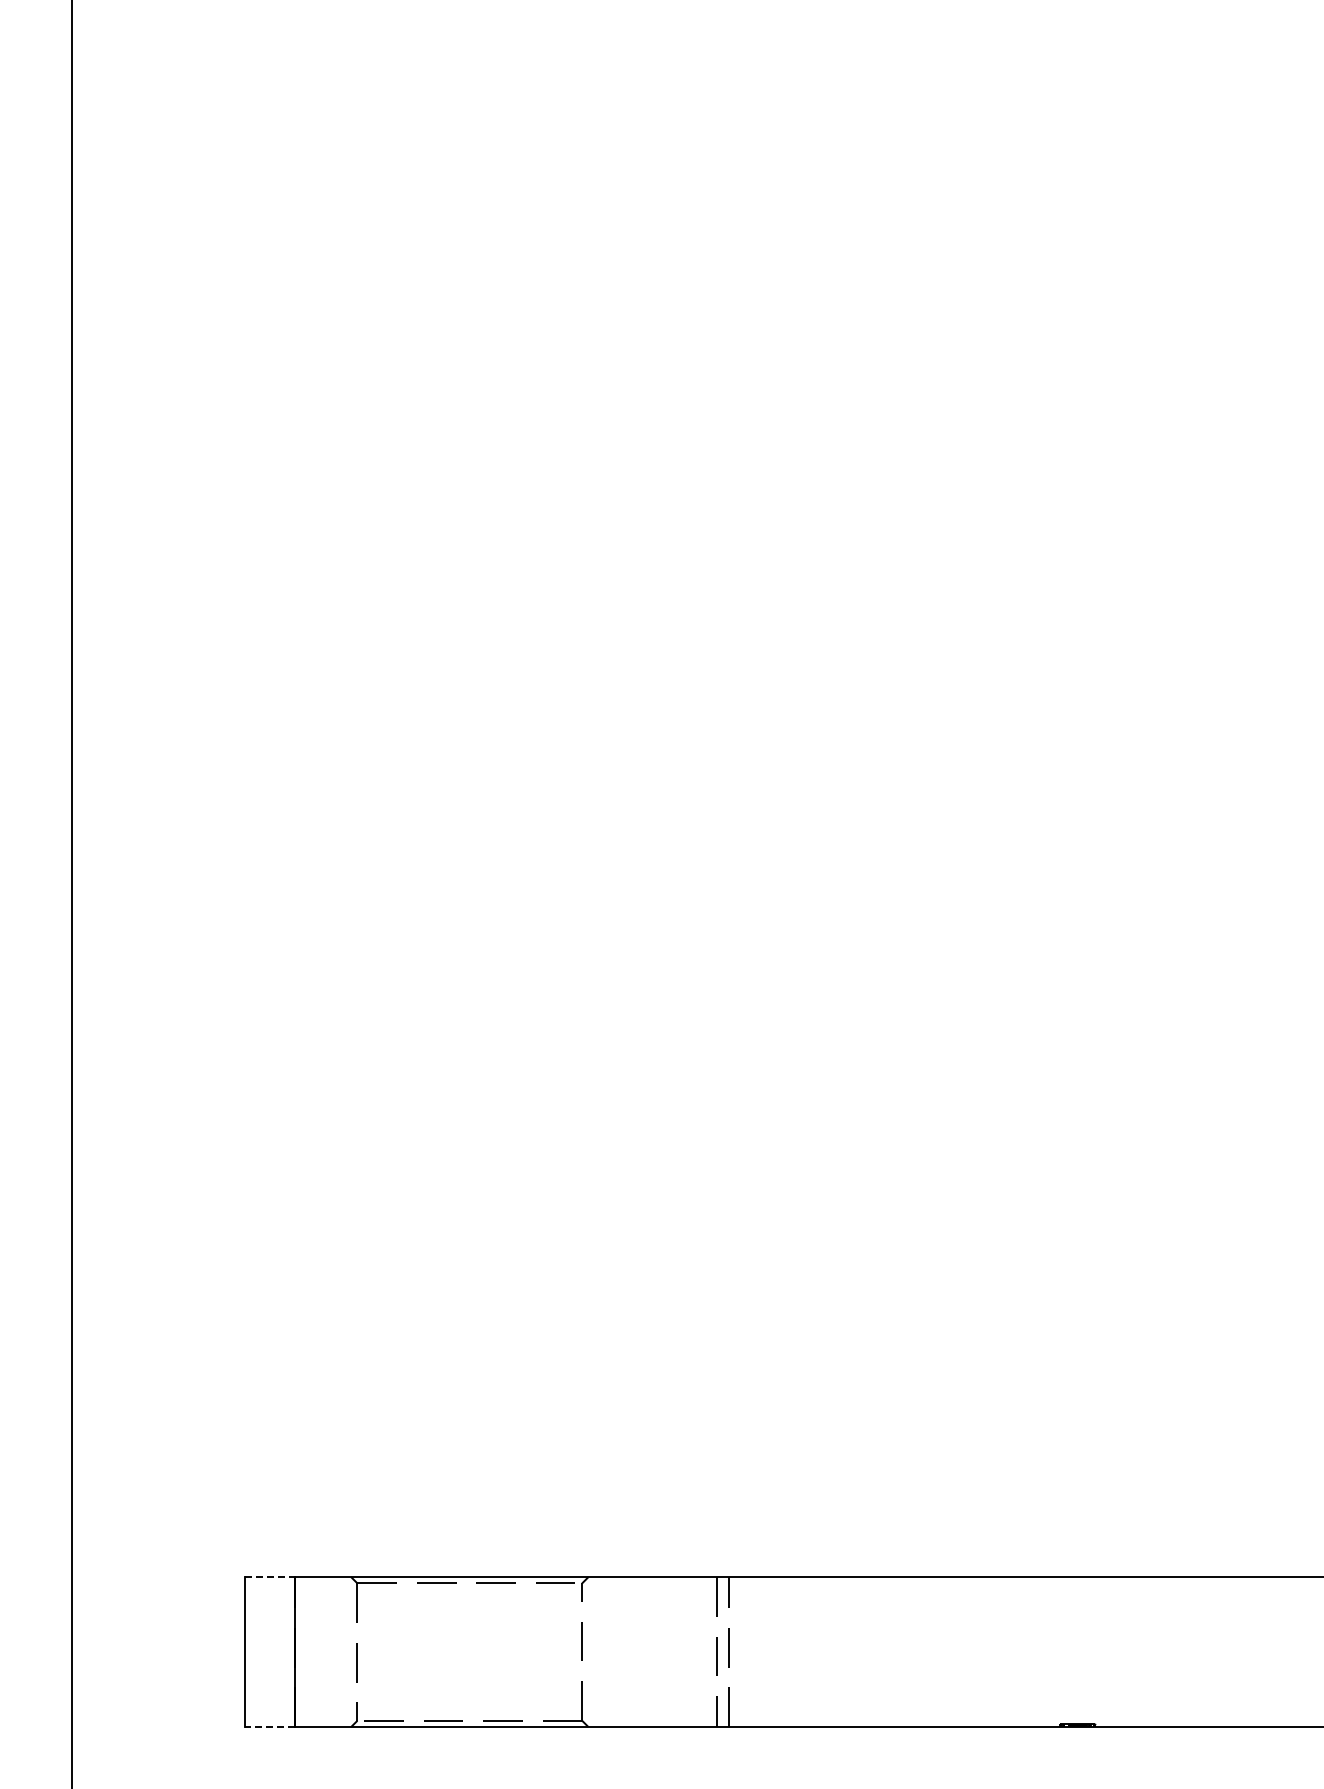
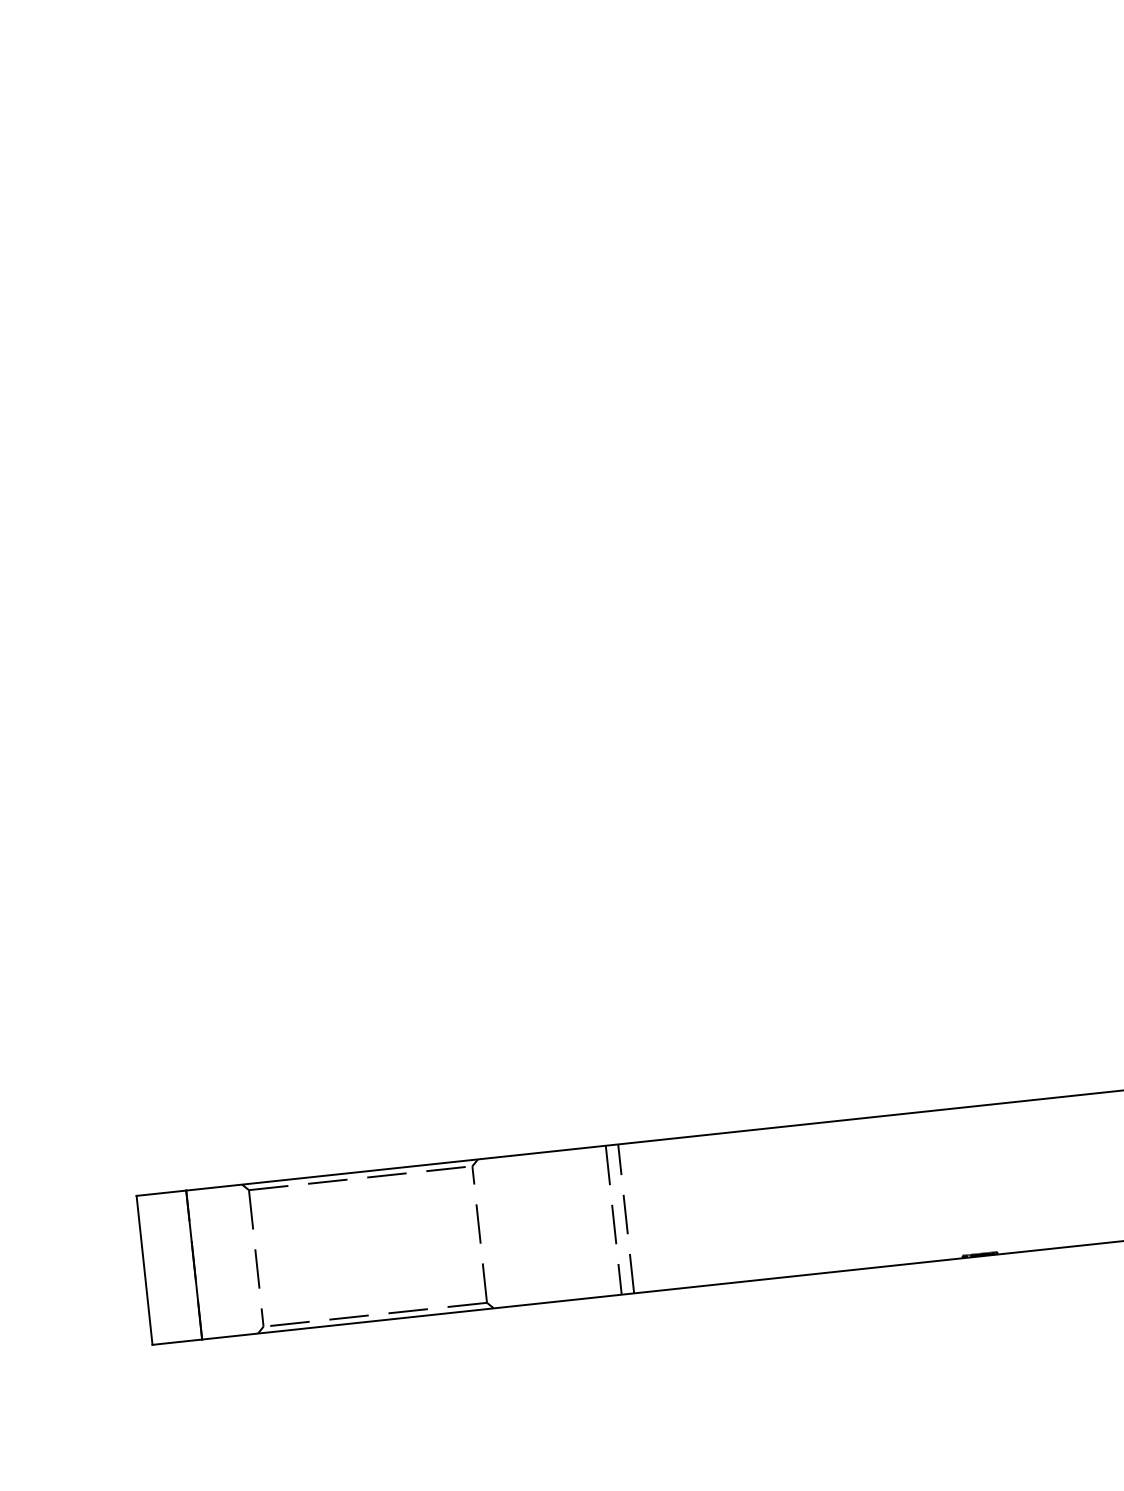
line: (270, 1577) -> (161, 1193), dashed -> solid
line: (270, 1726) -> (177, 1341), dashed -> solid

